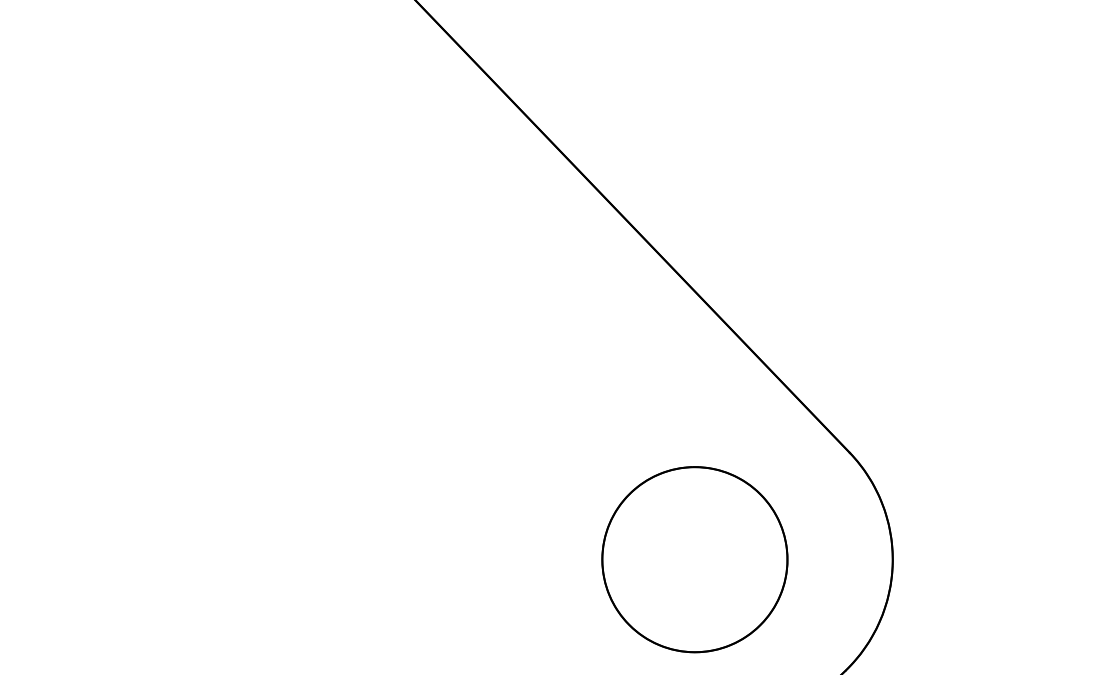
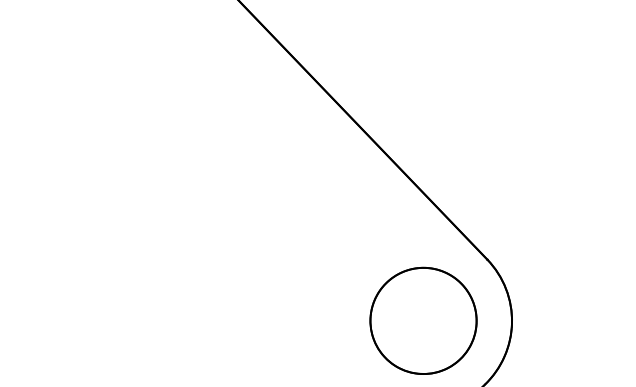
circle: (694, 558) -> (423, 320), moved

